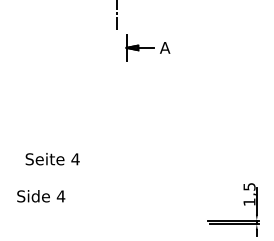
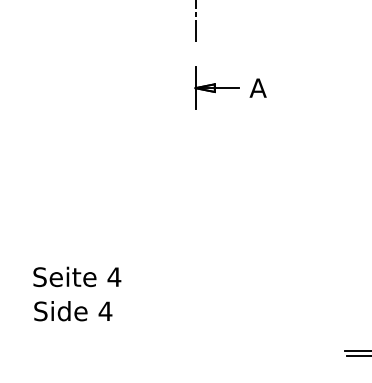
part: (147, 47) -> (229, 87), moved
text: (52, 159) -> (76, 277), moved

